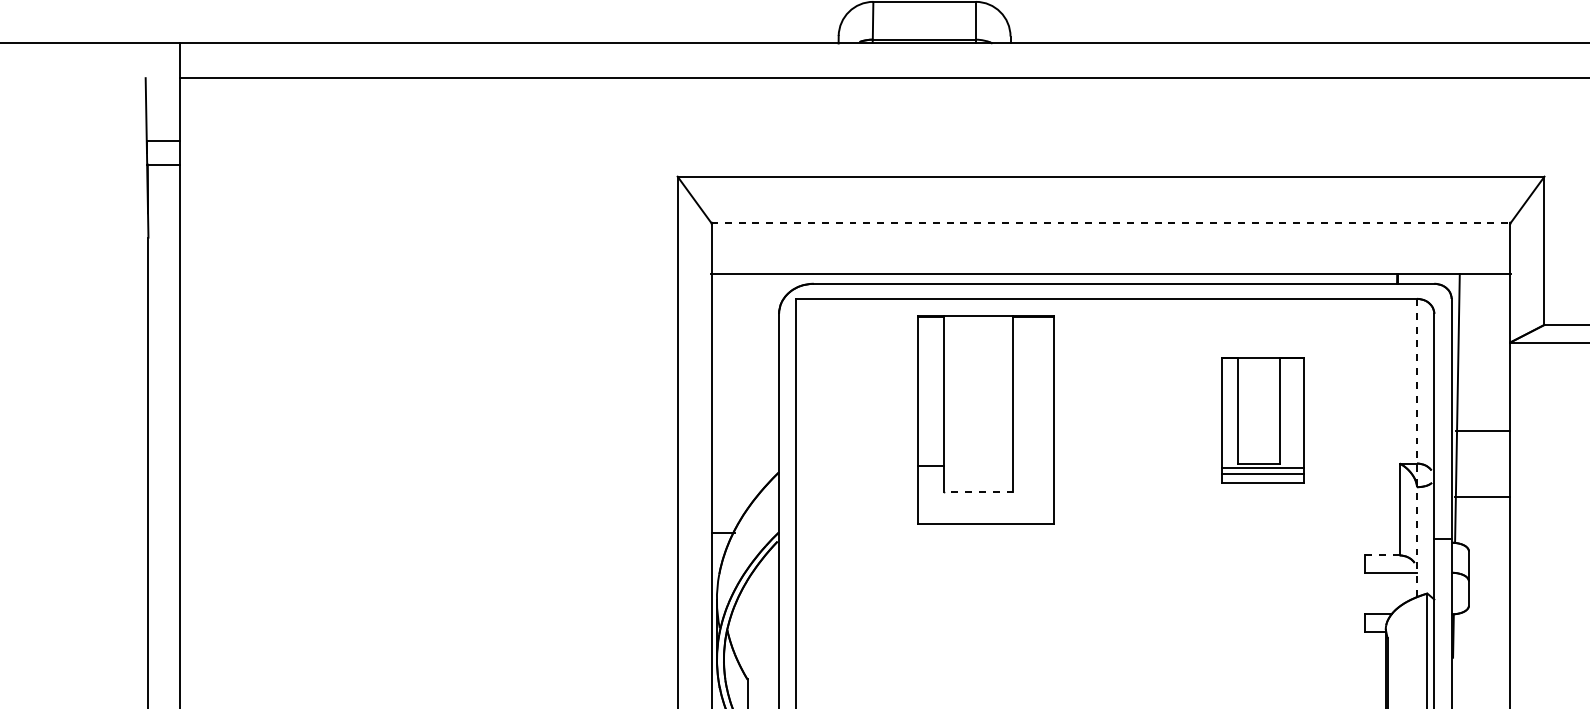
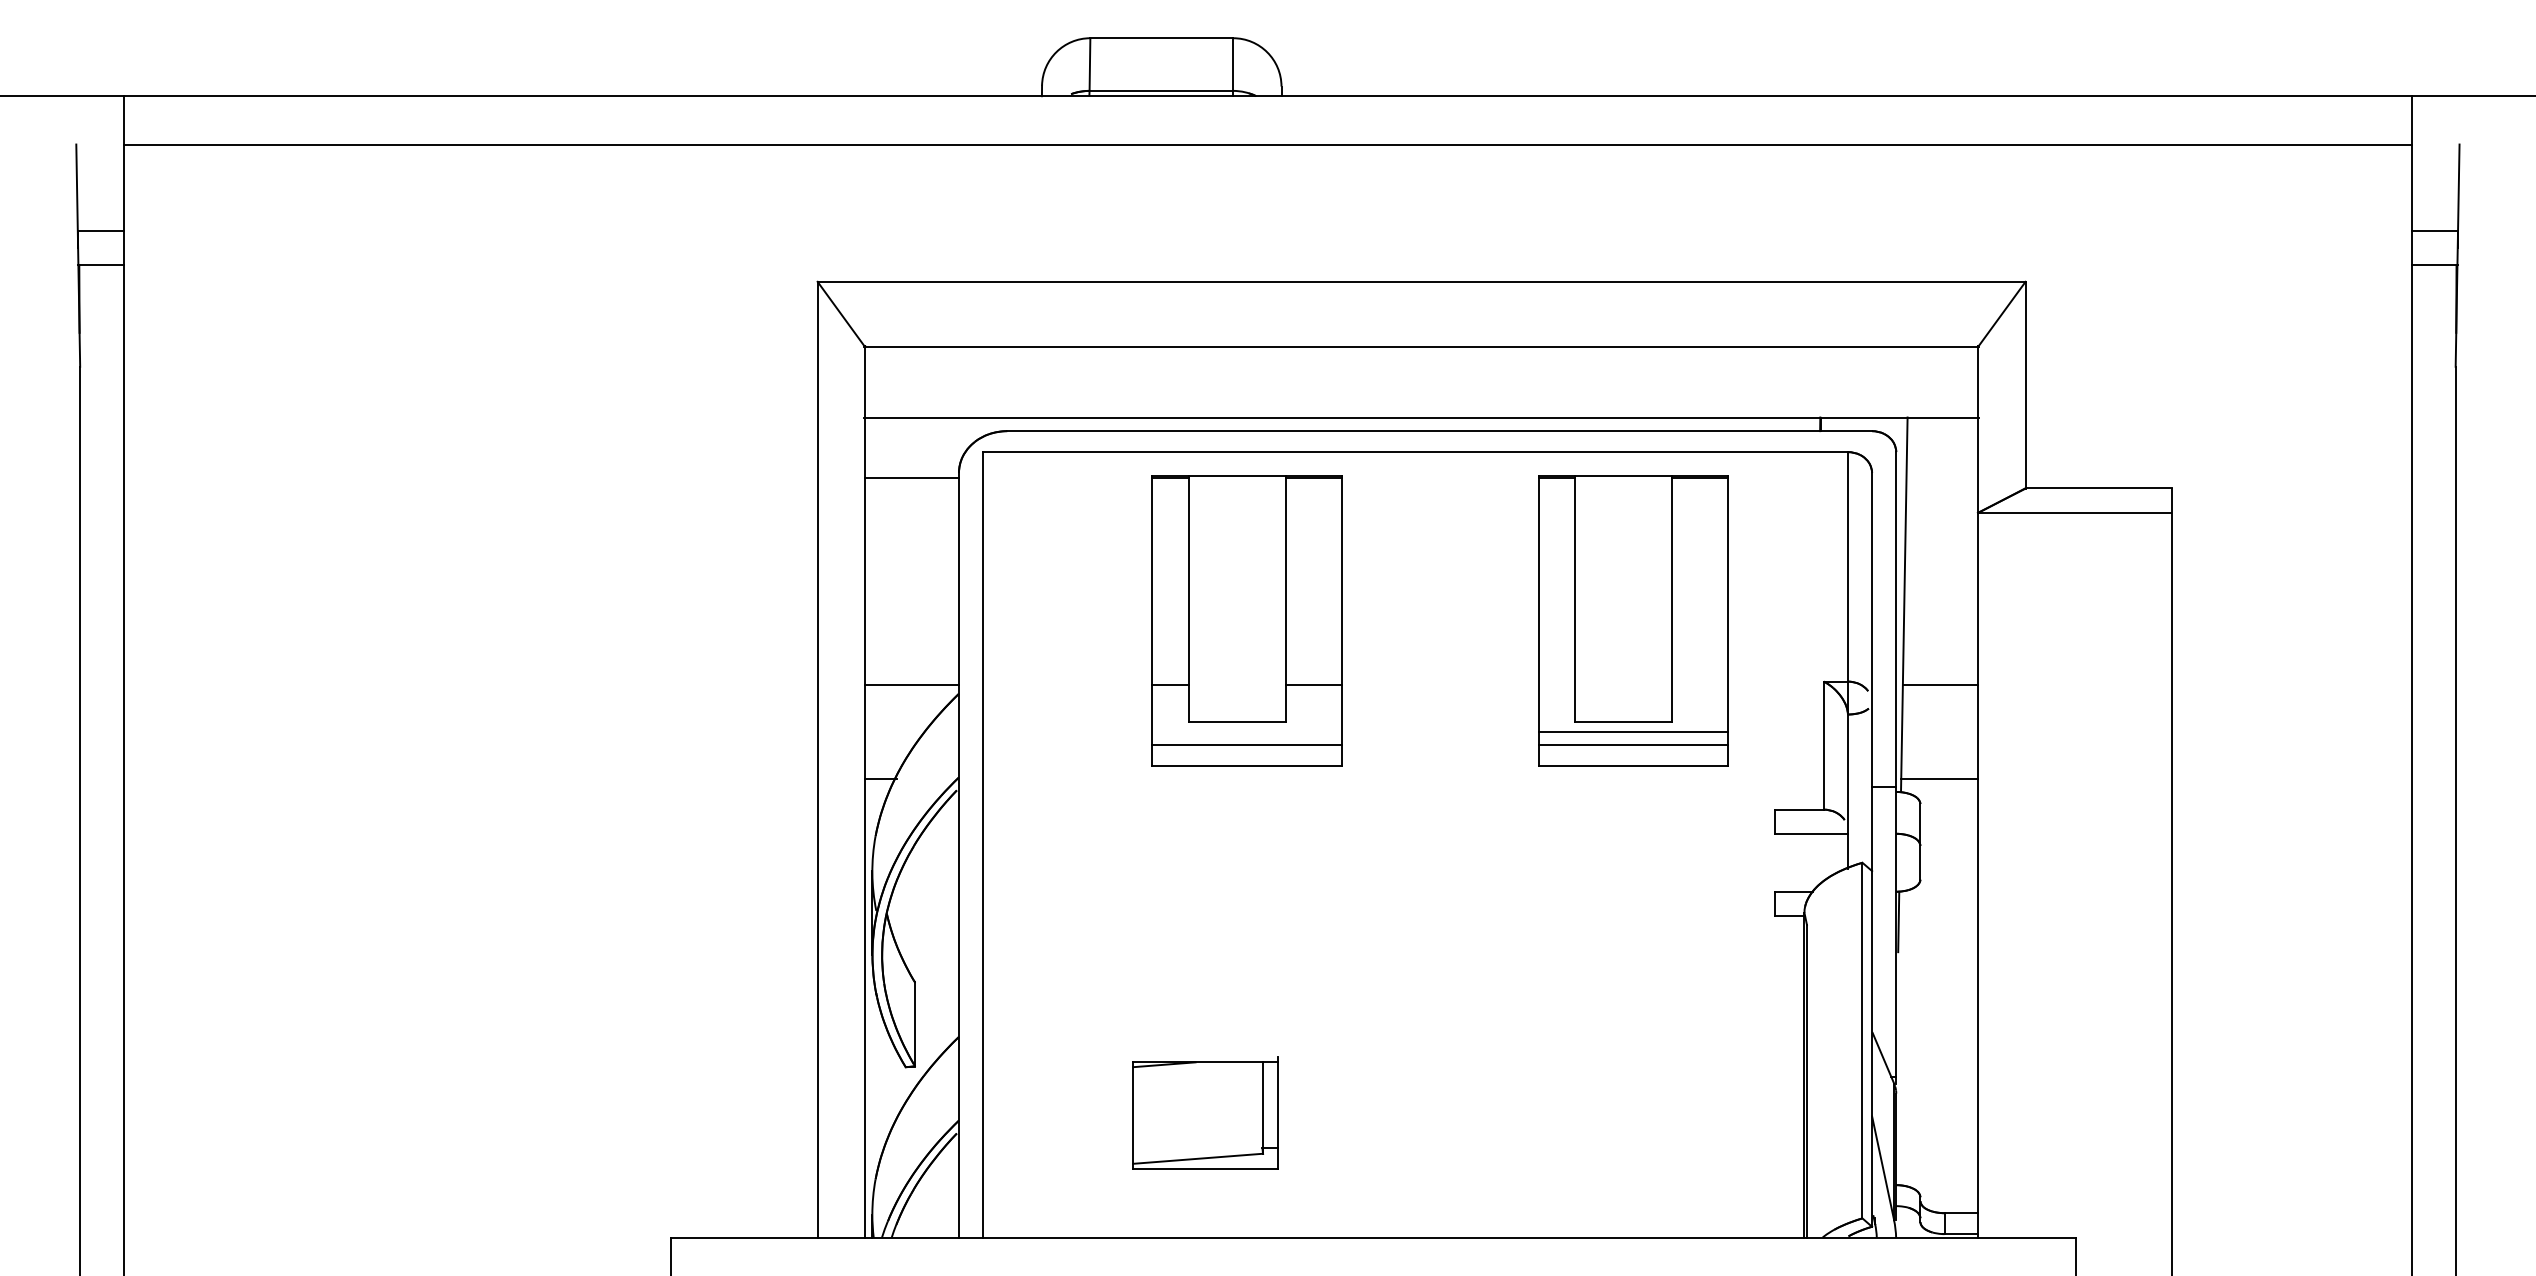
line: (1110, 223) -> (1421, 347), dashed -> solid
line: (745, 317) -> (911, 477), added
part: (1263, 419) -> (1633, 620), size x1.67
line: (1483, 431) -> (1940, 684), moved
line: (1416, 448) -> (1847, 660), dashed -> solid
line: (745, 465) -> (911, 684), added
line: (1033, 465) -> (1313, 684), added
line: (978, 492) -> (1236, 721), dashed -> solid
line: (1482, 497) -> (1939, 779), moved
line: (985, 509) -> (1246, 745), added
line: (1382, 555) -> (1799, 809), dashed -> solid

